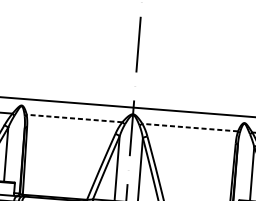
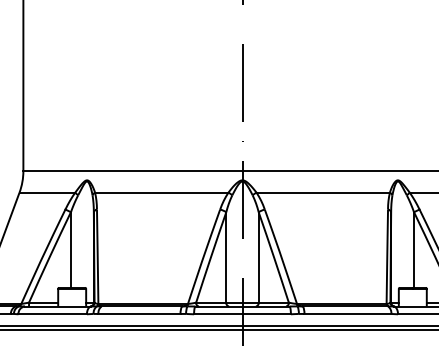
line: (74, 118) -> (161, 192), dashed -> solid
line: (190, 127) -> (323, 192), dashed -> solid

